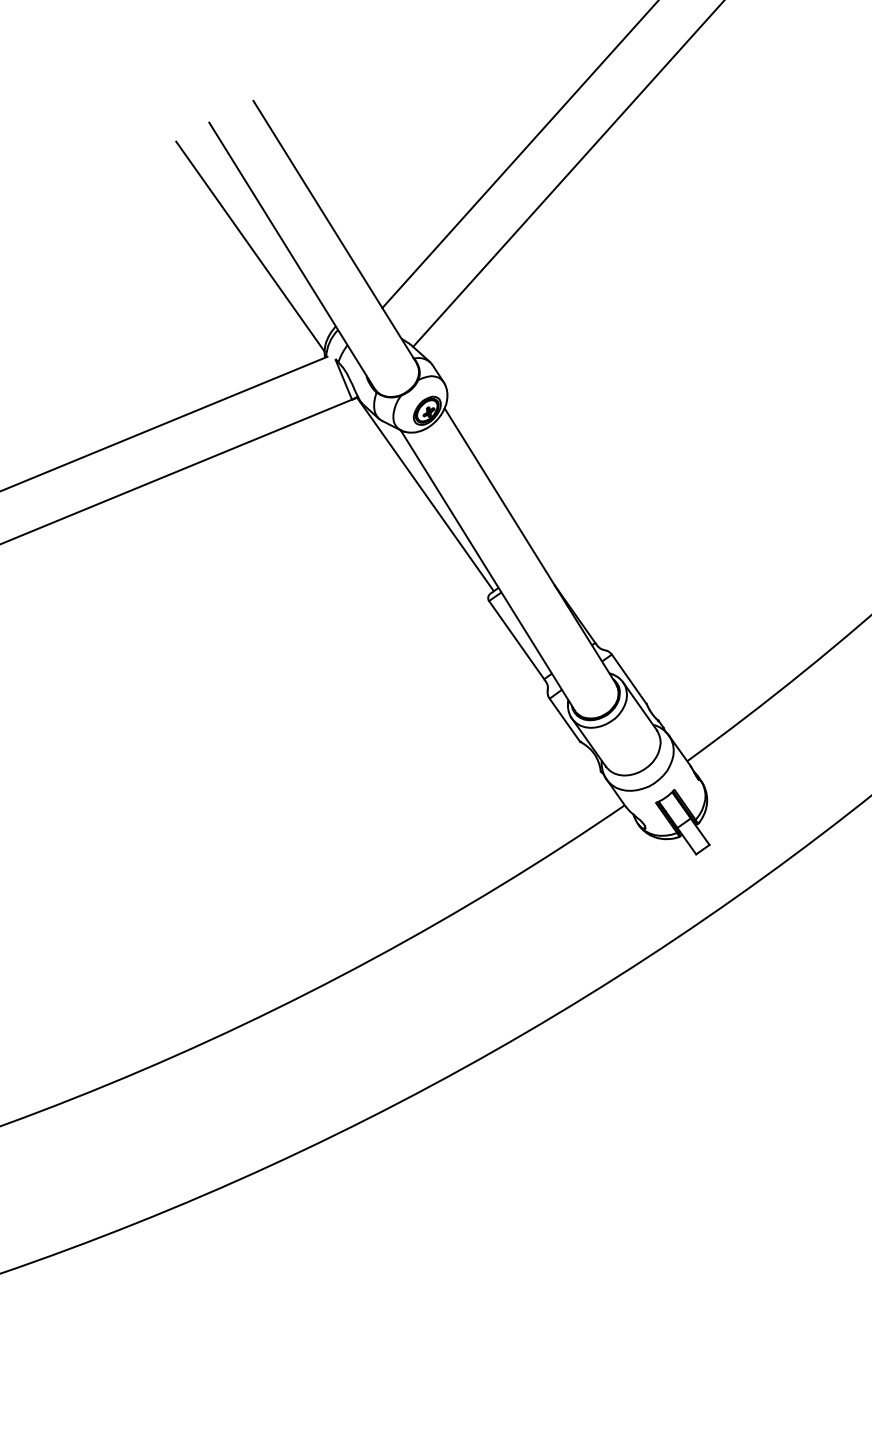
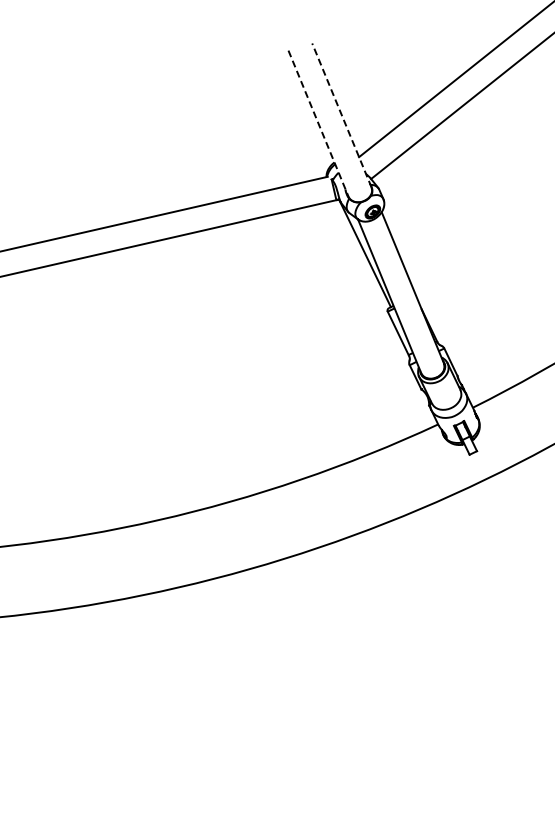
line: (334, 232) -> (341, 115), solid -> dashed
line: (250, 246) -> (298, 115), removed
line: (292, 257) -> (318, 124), solid -> dashed

